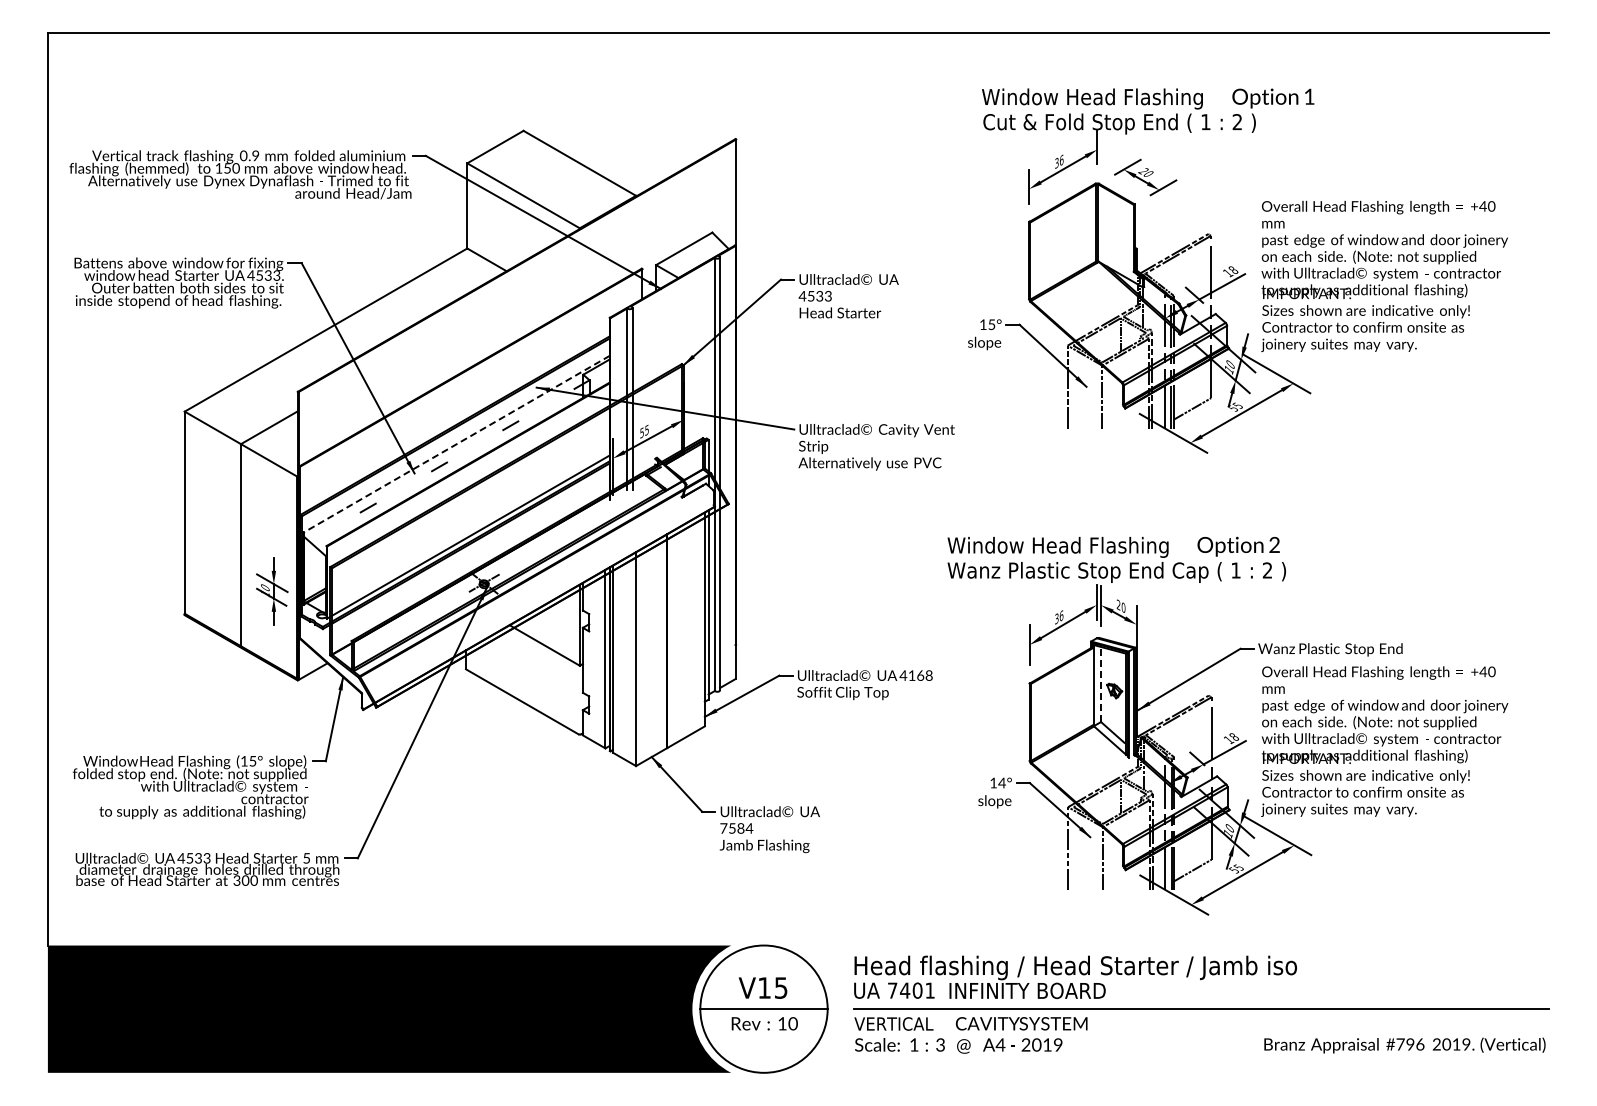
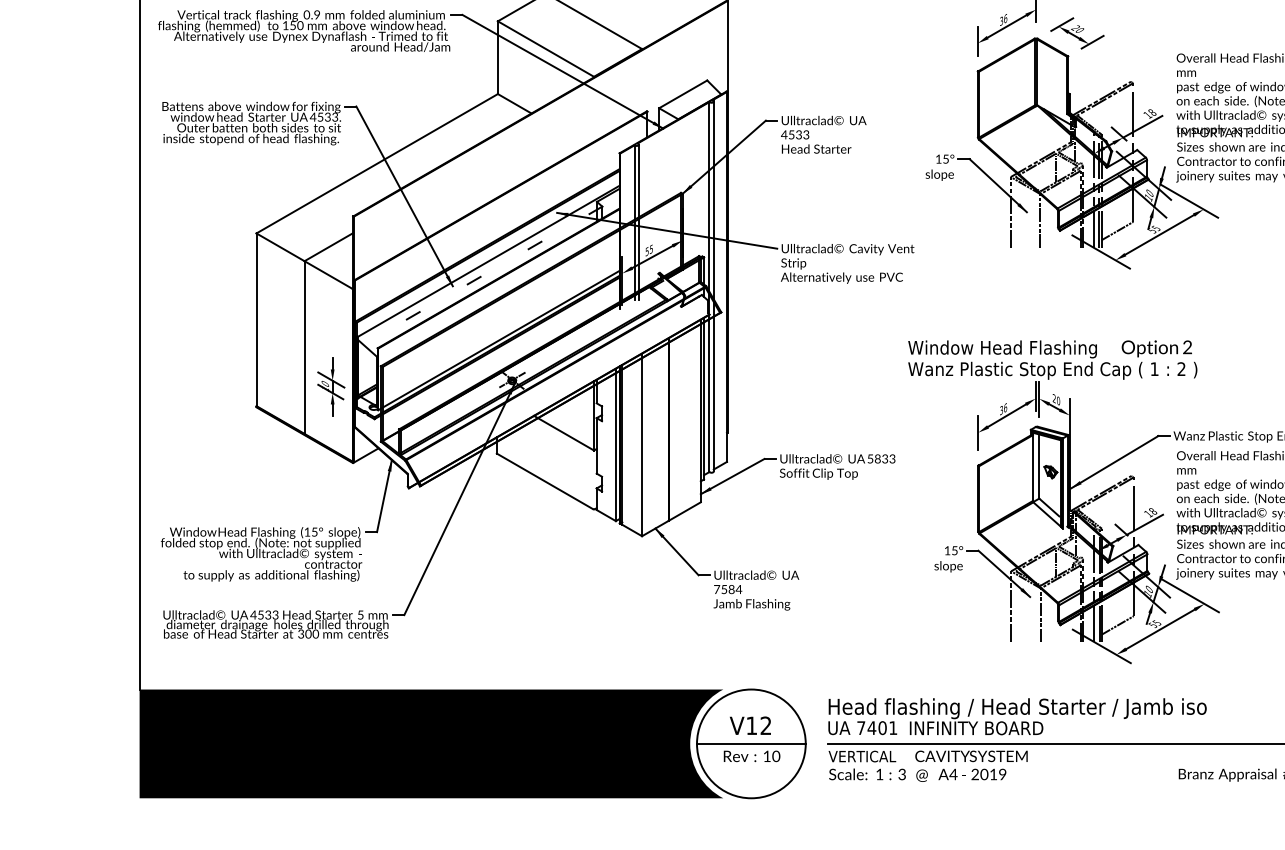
line: (456, 444) -> (488, 261), dashed -> solid
text: (915, 675) -> (880, 458), 4168 -> 5833
line: (1101, 685) -> (1039, 467), dashed -> solid
text: (1001, 782) -> (954, 550), 14° -> 15°
text: (780, 987) -> (765, 725), V15 -> V12

